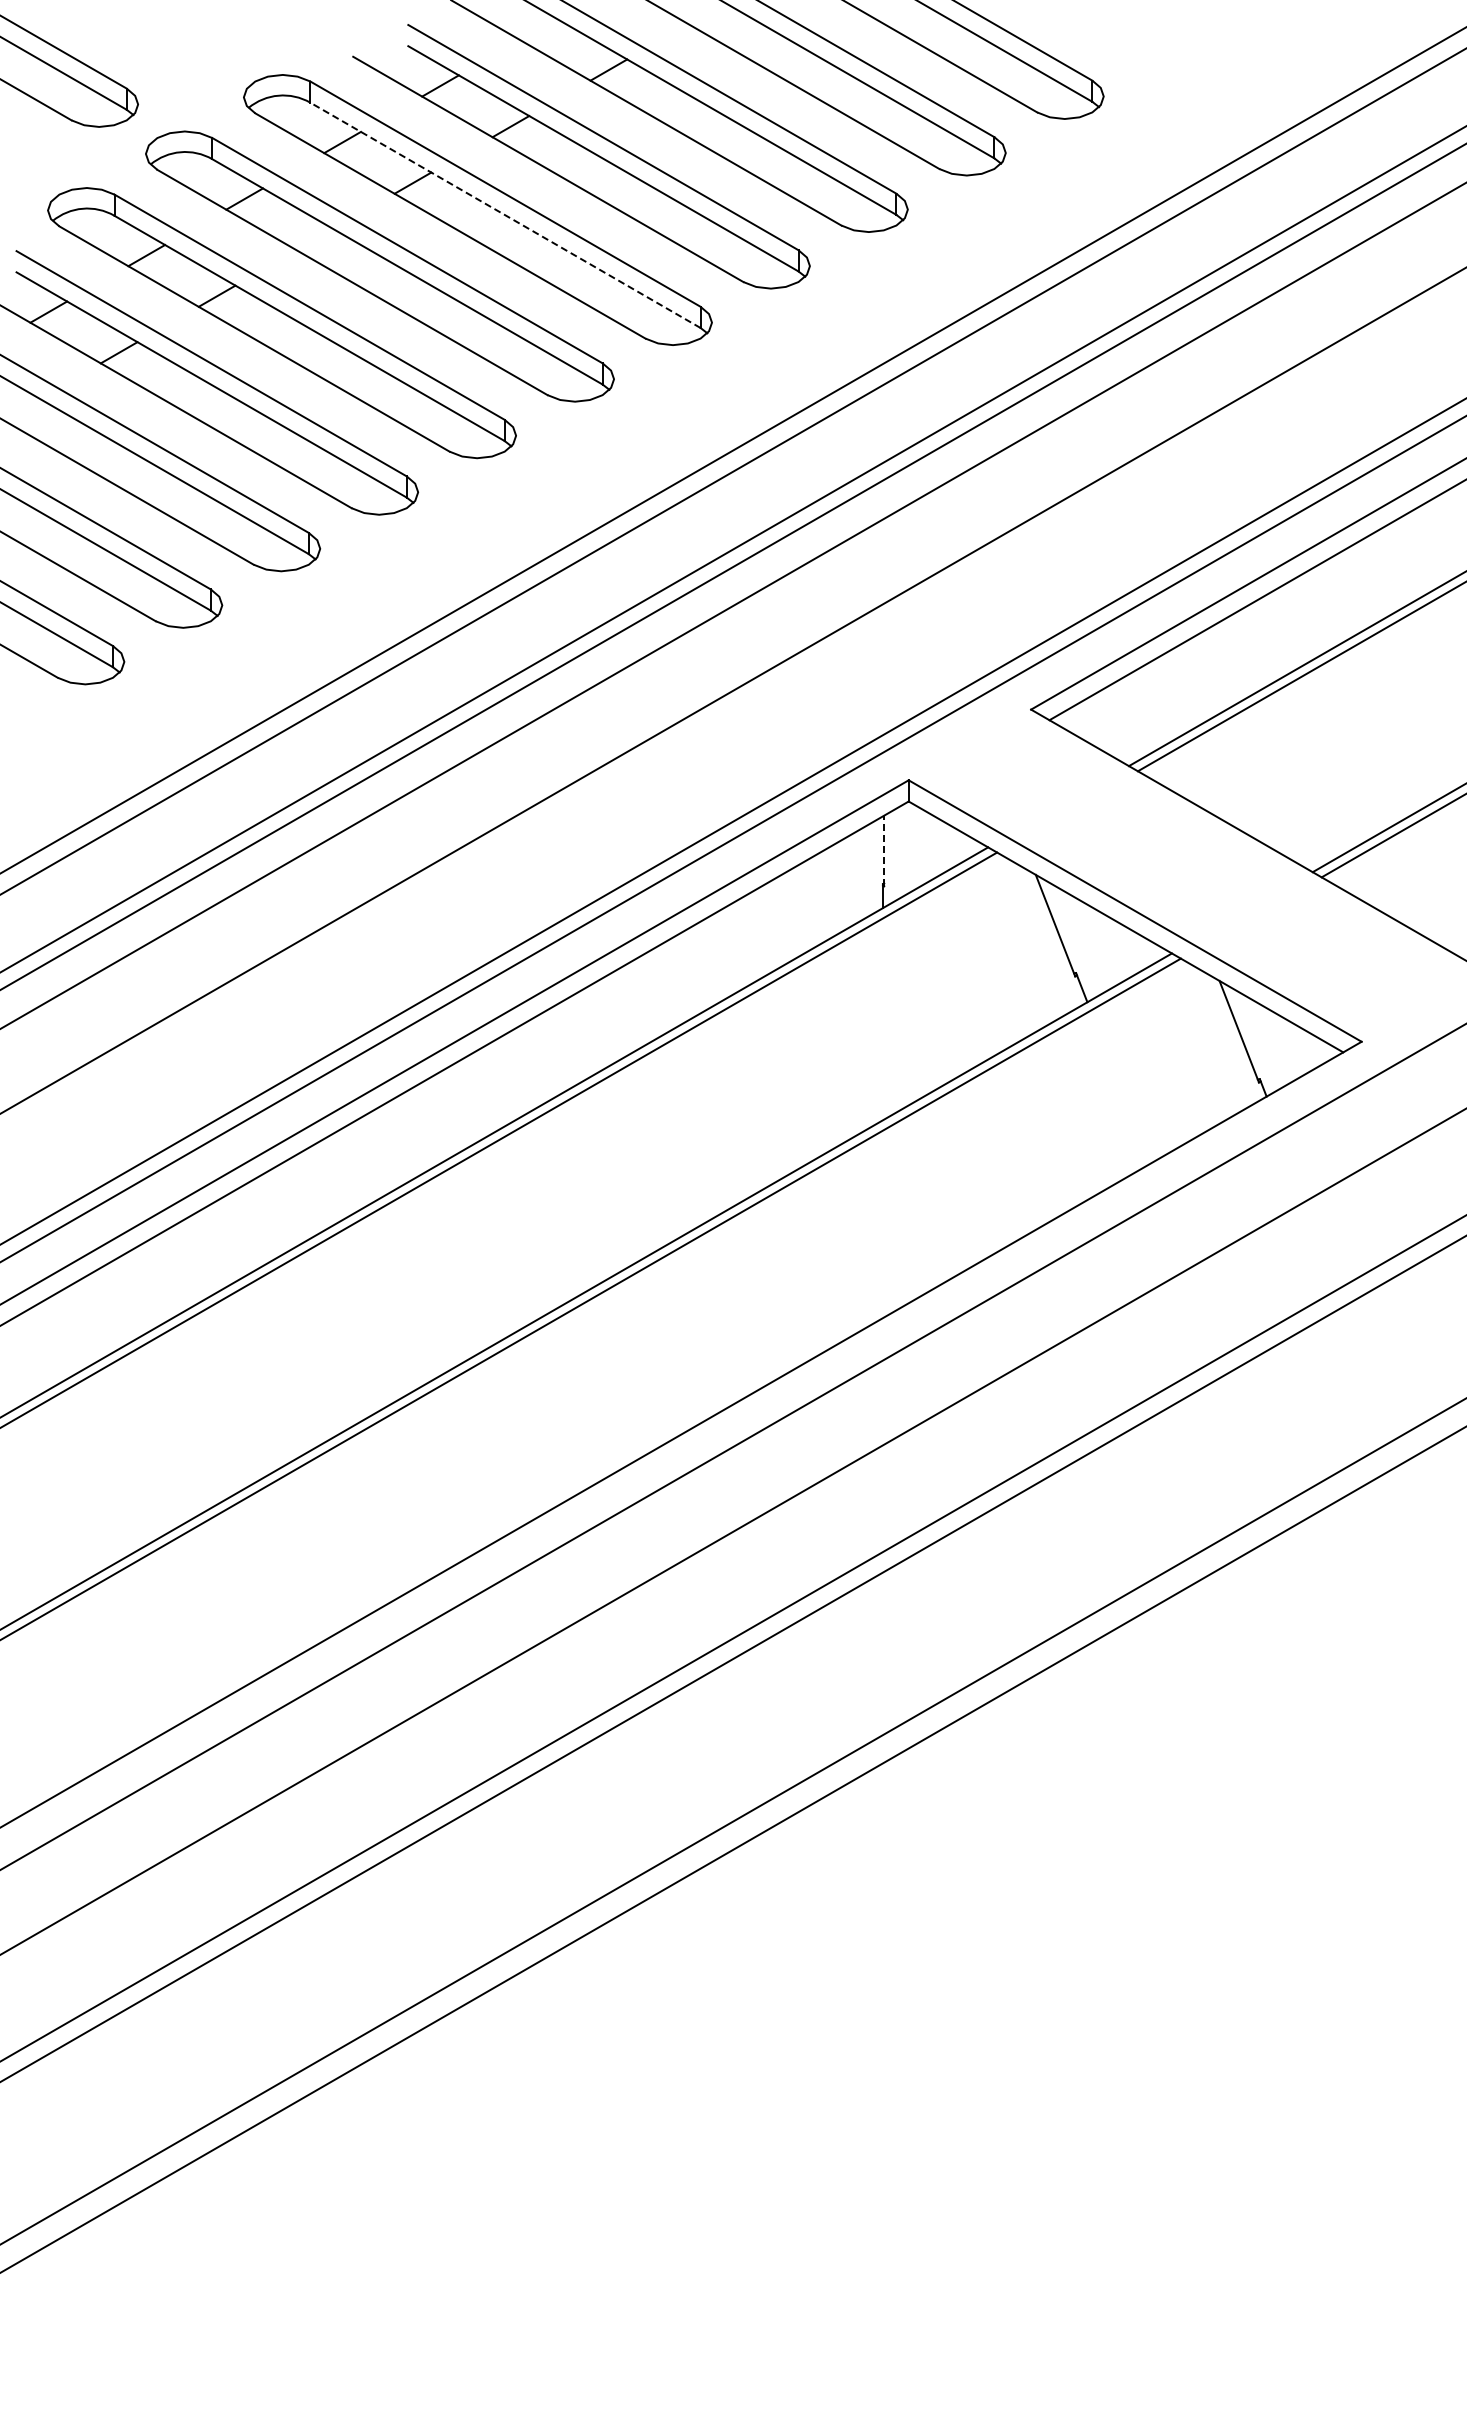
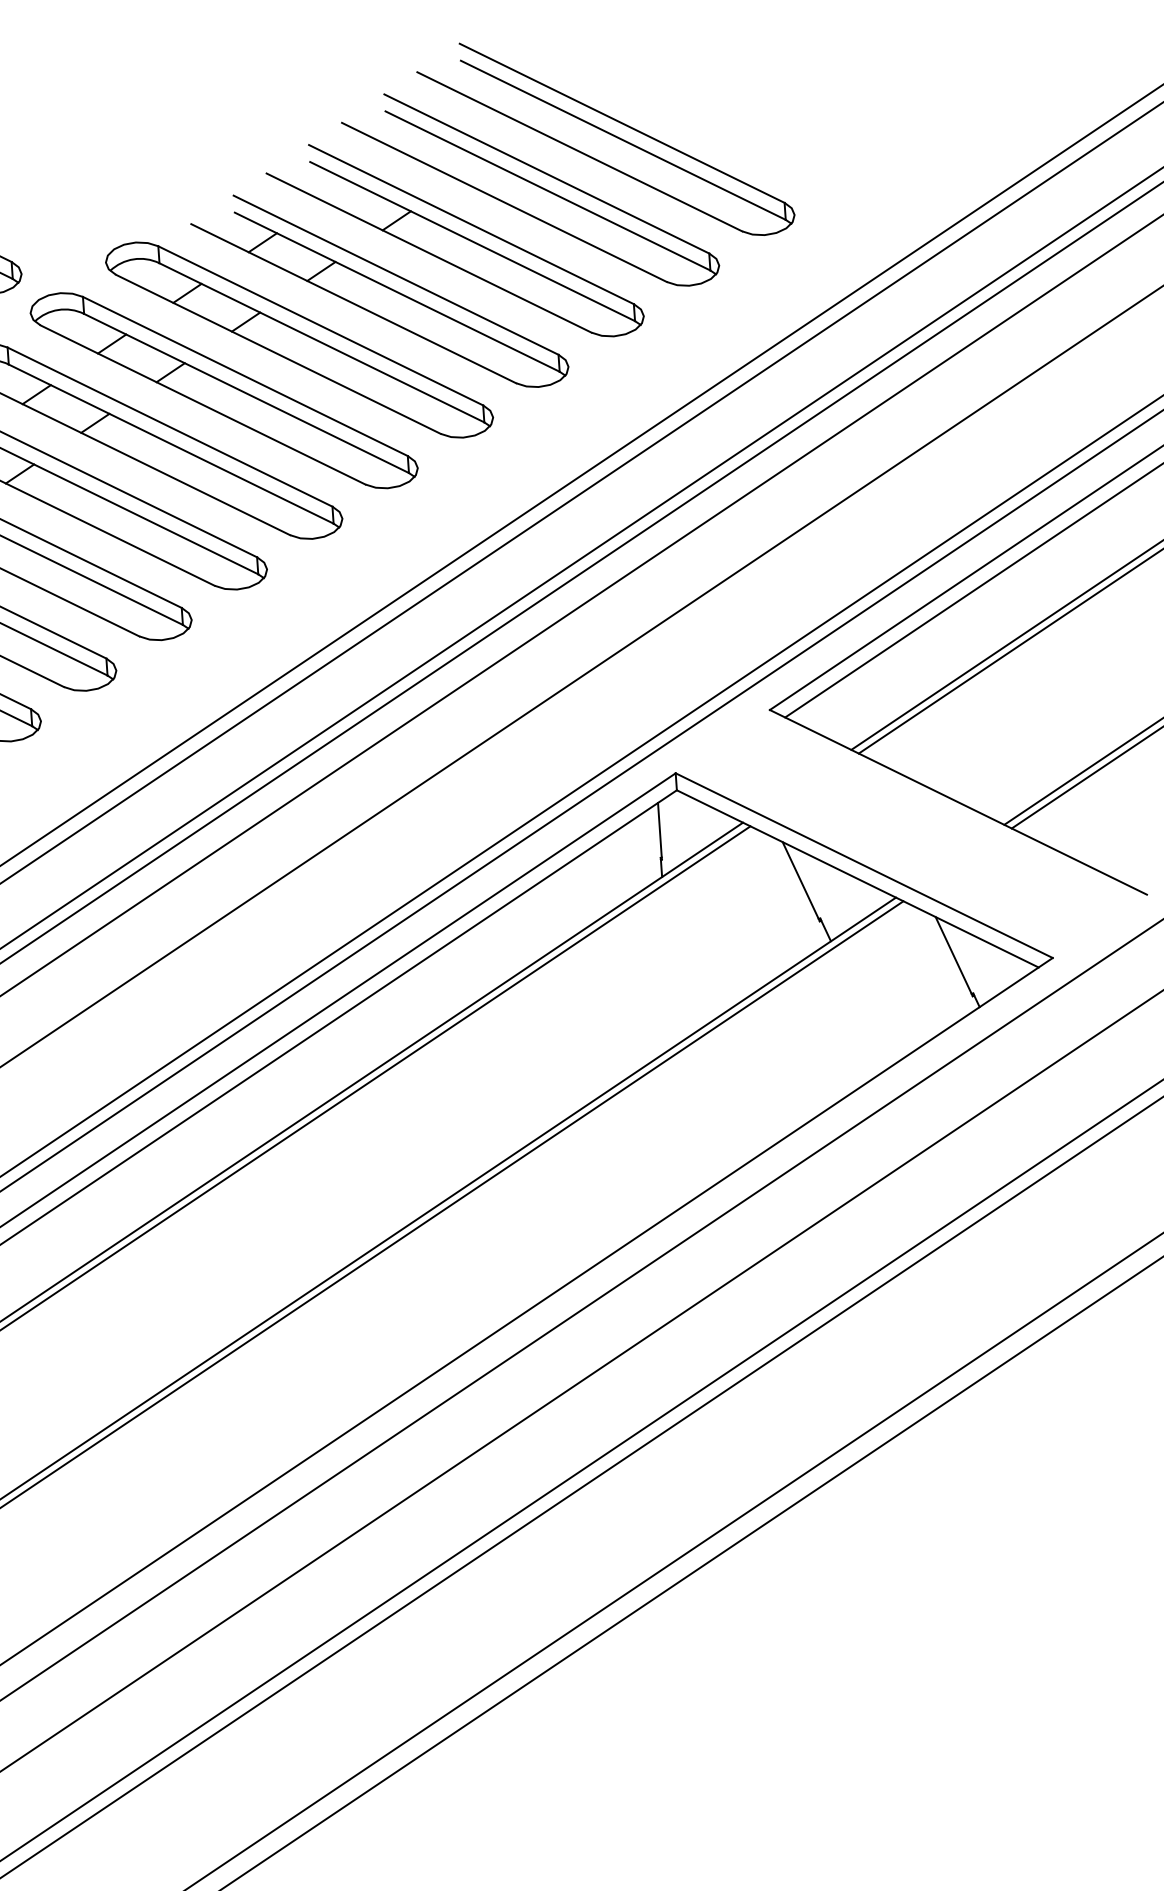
line: (505, 215) -> (321, 342), dashed -> solid
line: (314, 239) -> (170, 372), added
line: (884, 850) -> (660, 830), dashed -> solid

